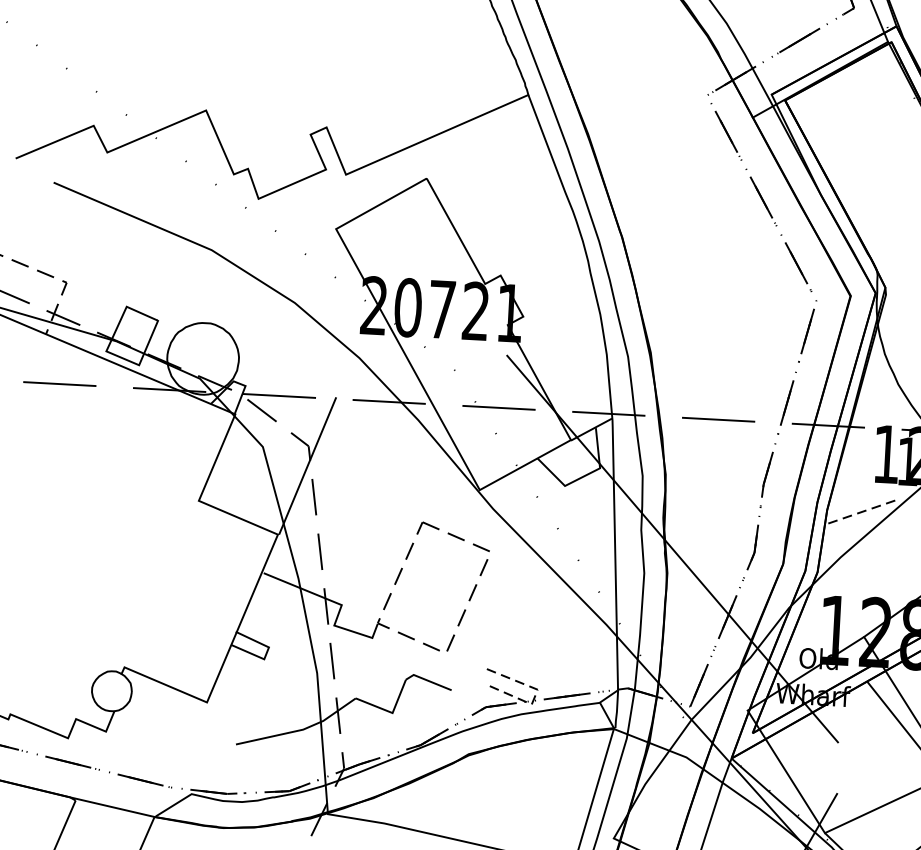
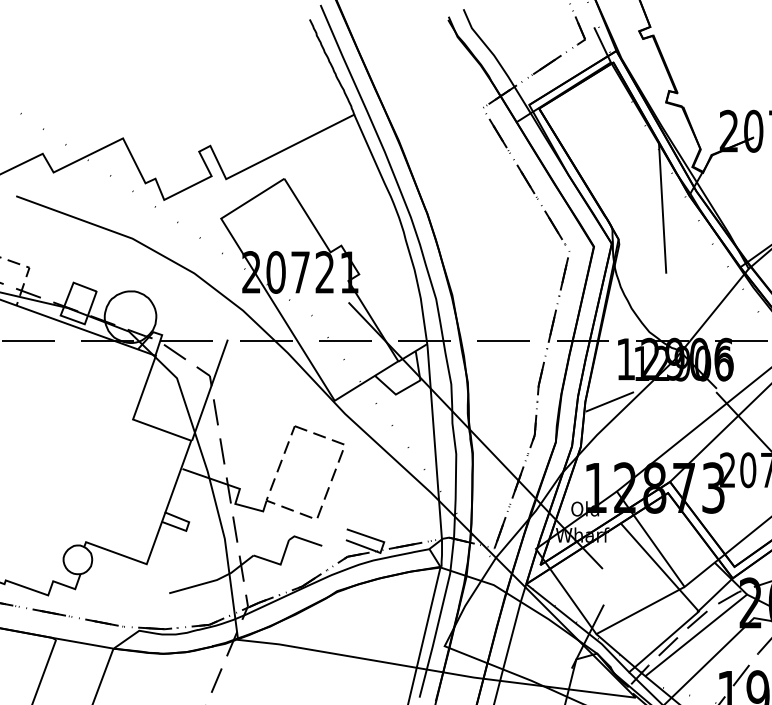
line: (860, 511) -> (609, 401), dashed -> solid
line: (535, 695) -> (382, 546), dashed -> solid

